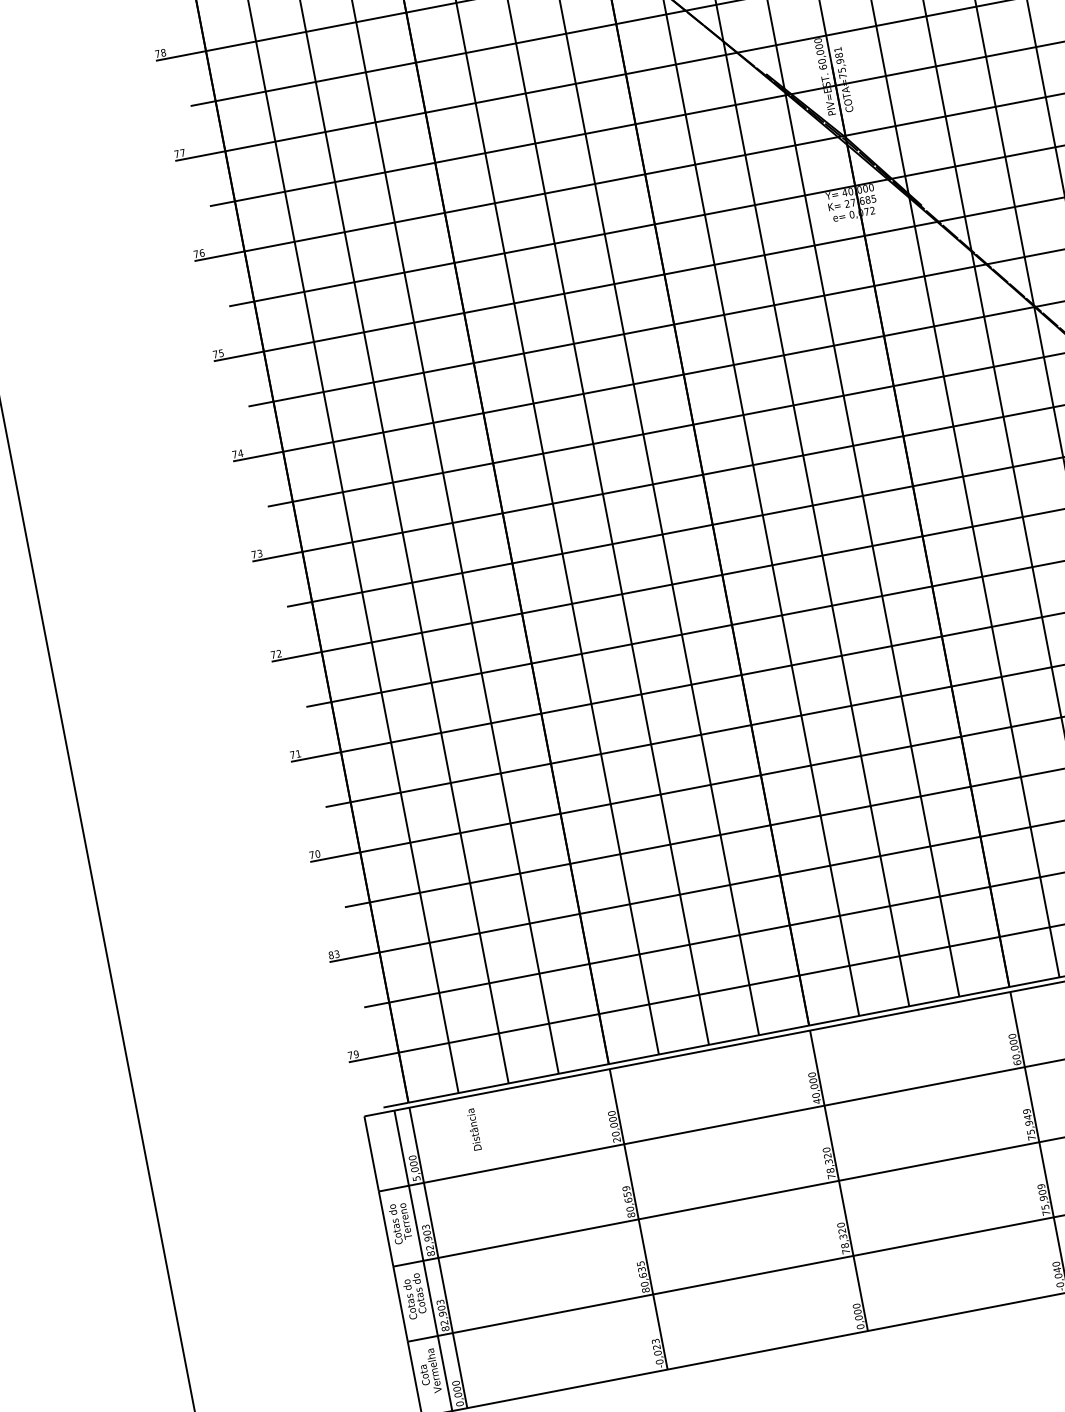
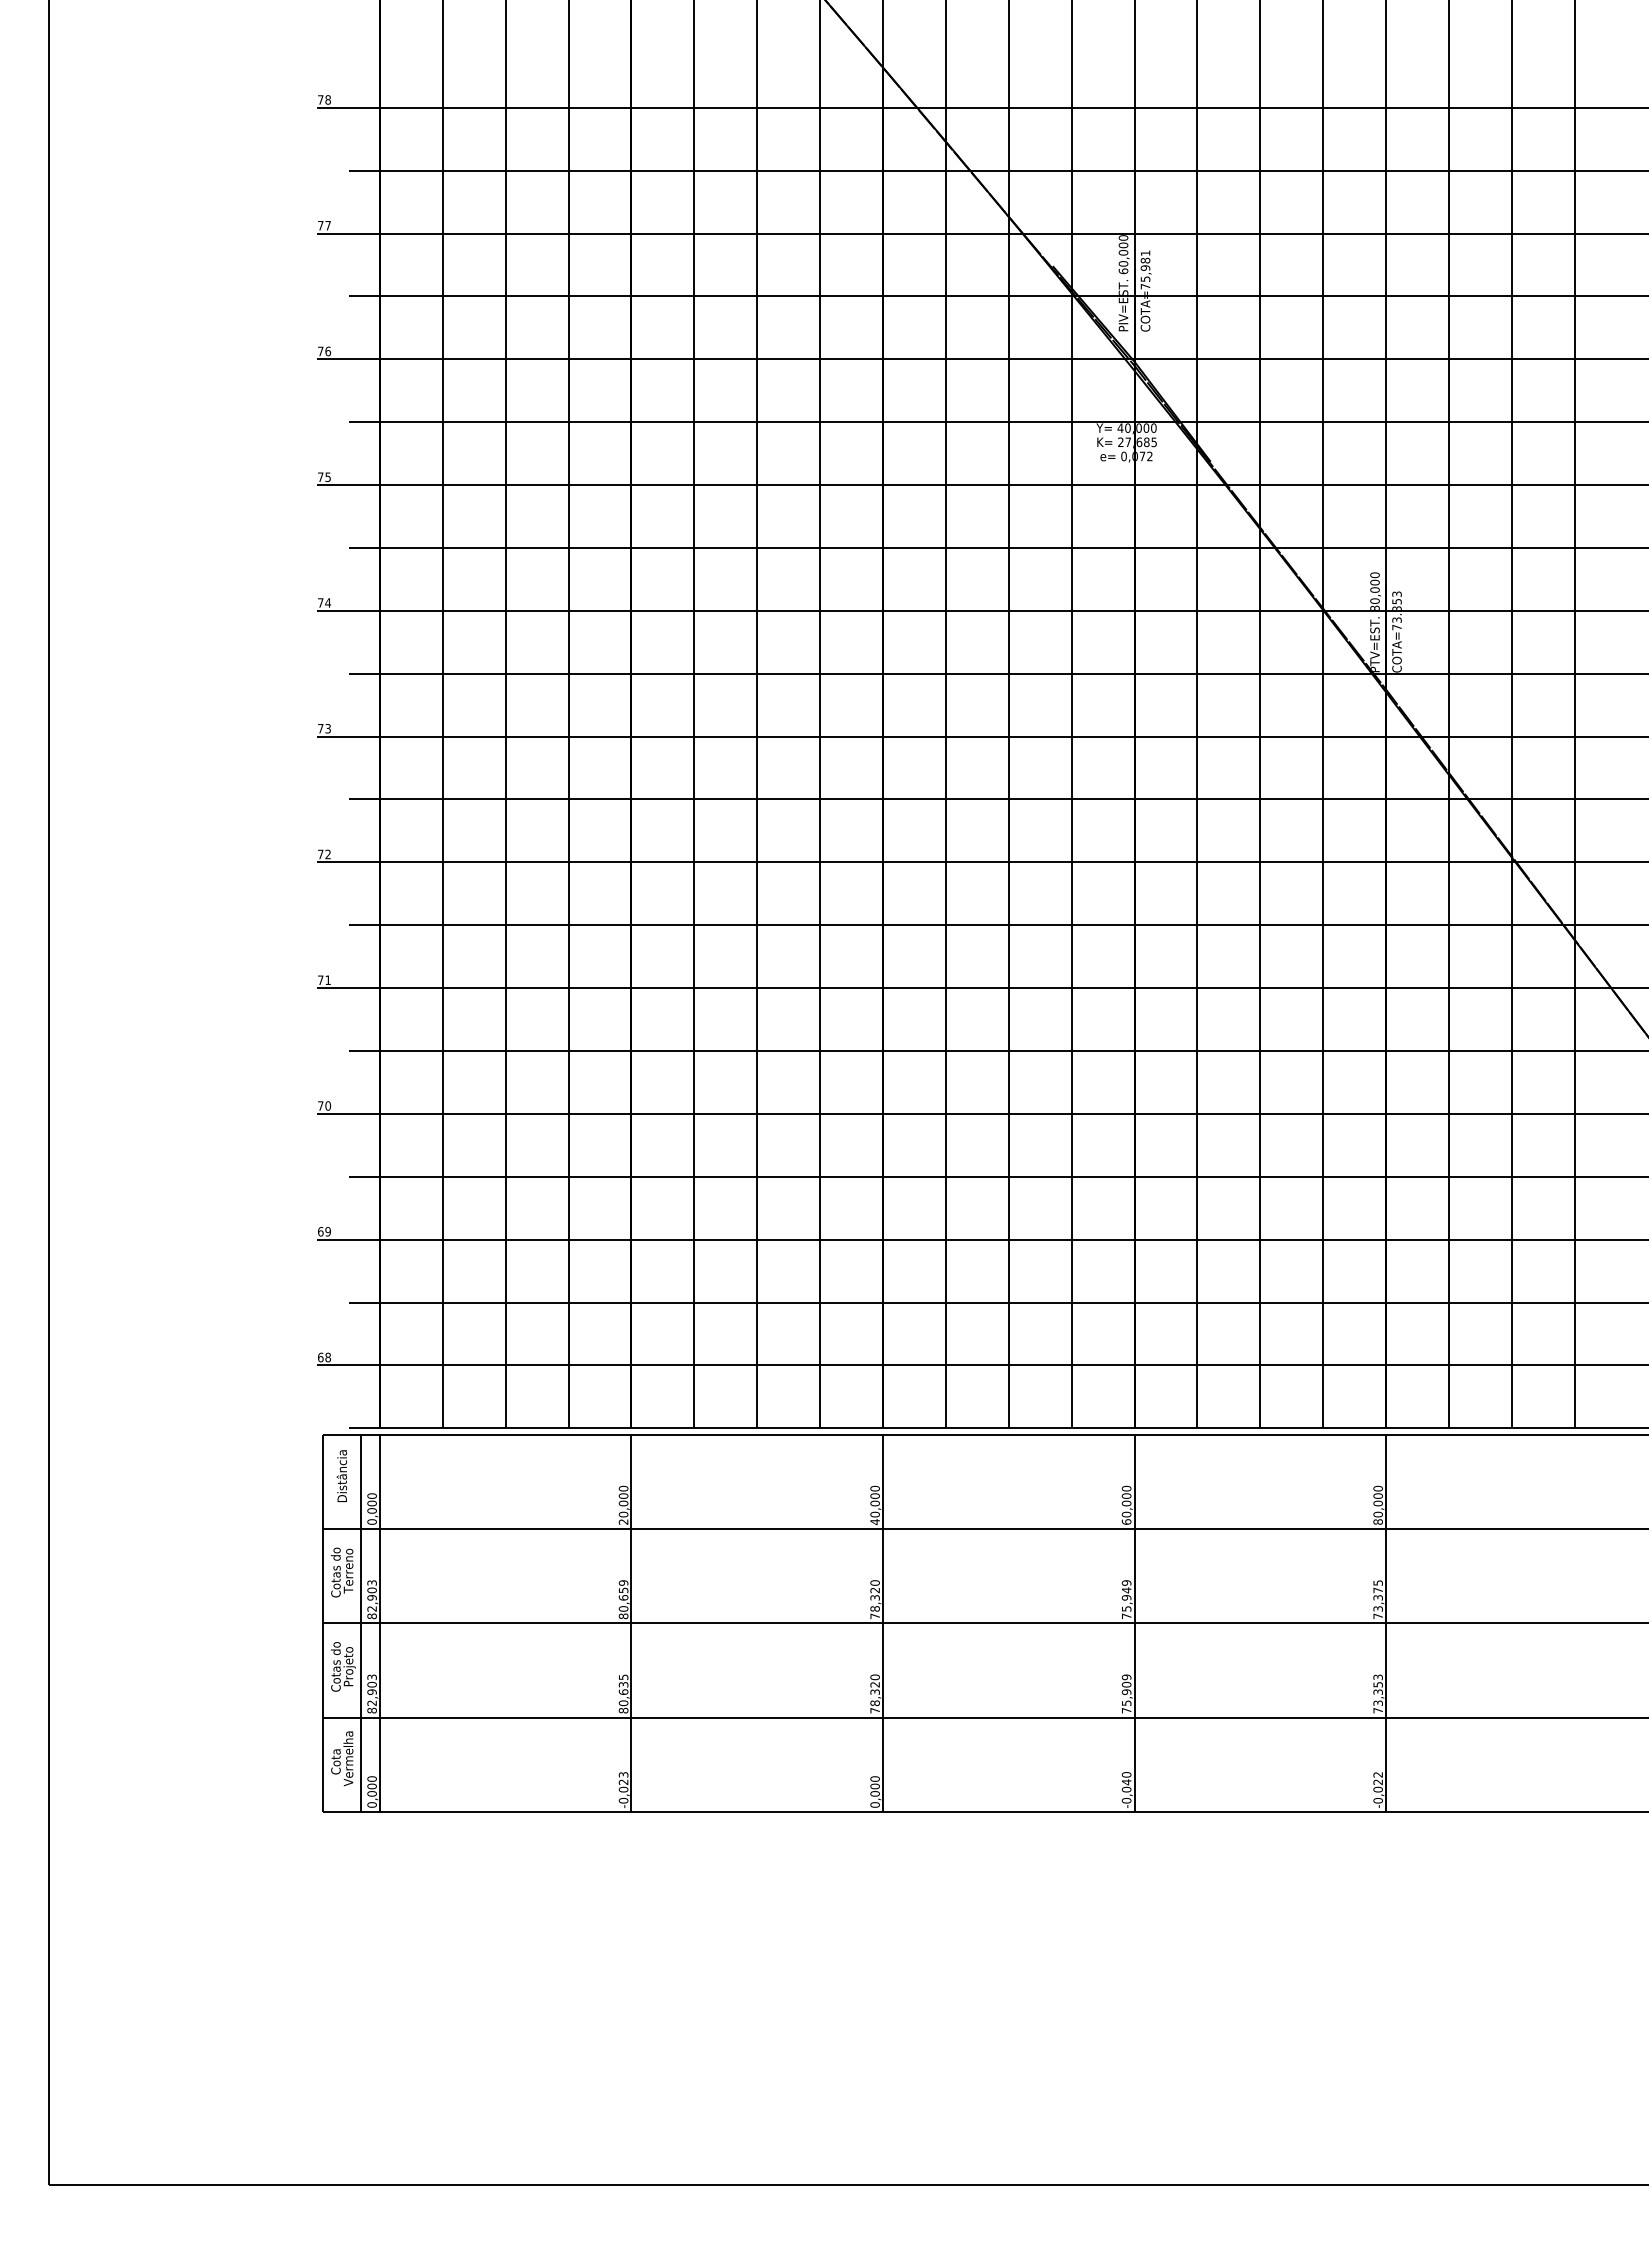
text: (334, 954) -> (324, 1231), 83 -> 69
text: (353, 1054) -> (324, 1357), 79 -> 68
text: (473, 1129) -> (341, 1475), moved
text: (416, 1178) -> (371, 1521), 5,000 -> 0,000
text: (420, 1293) -> (349, 1661), Cotas do -> Projeto

